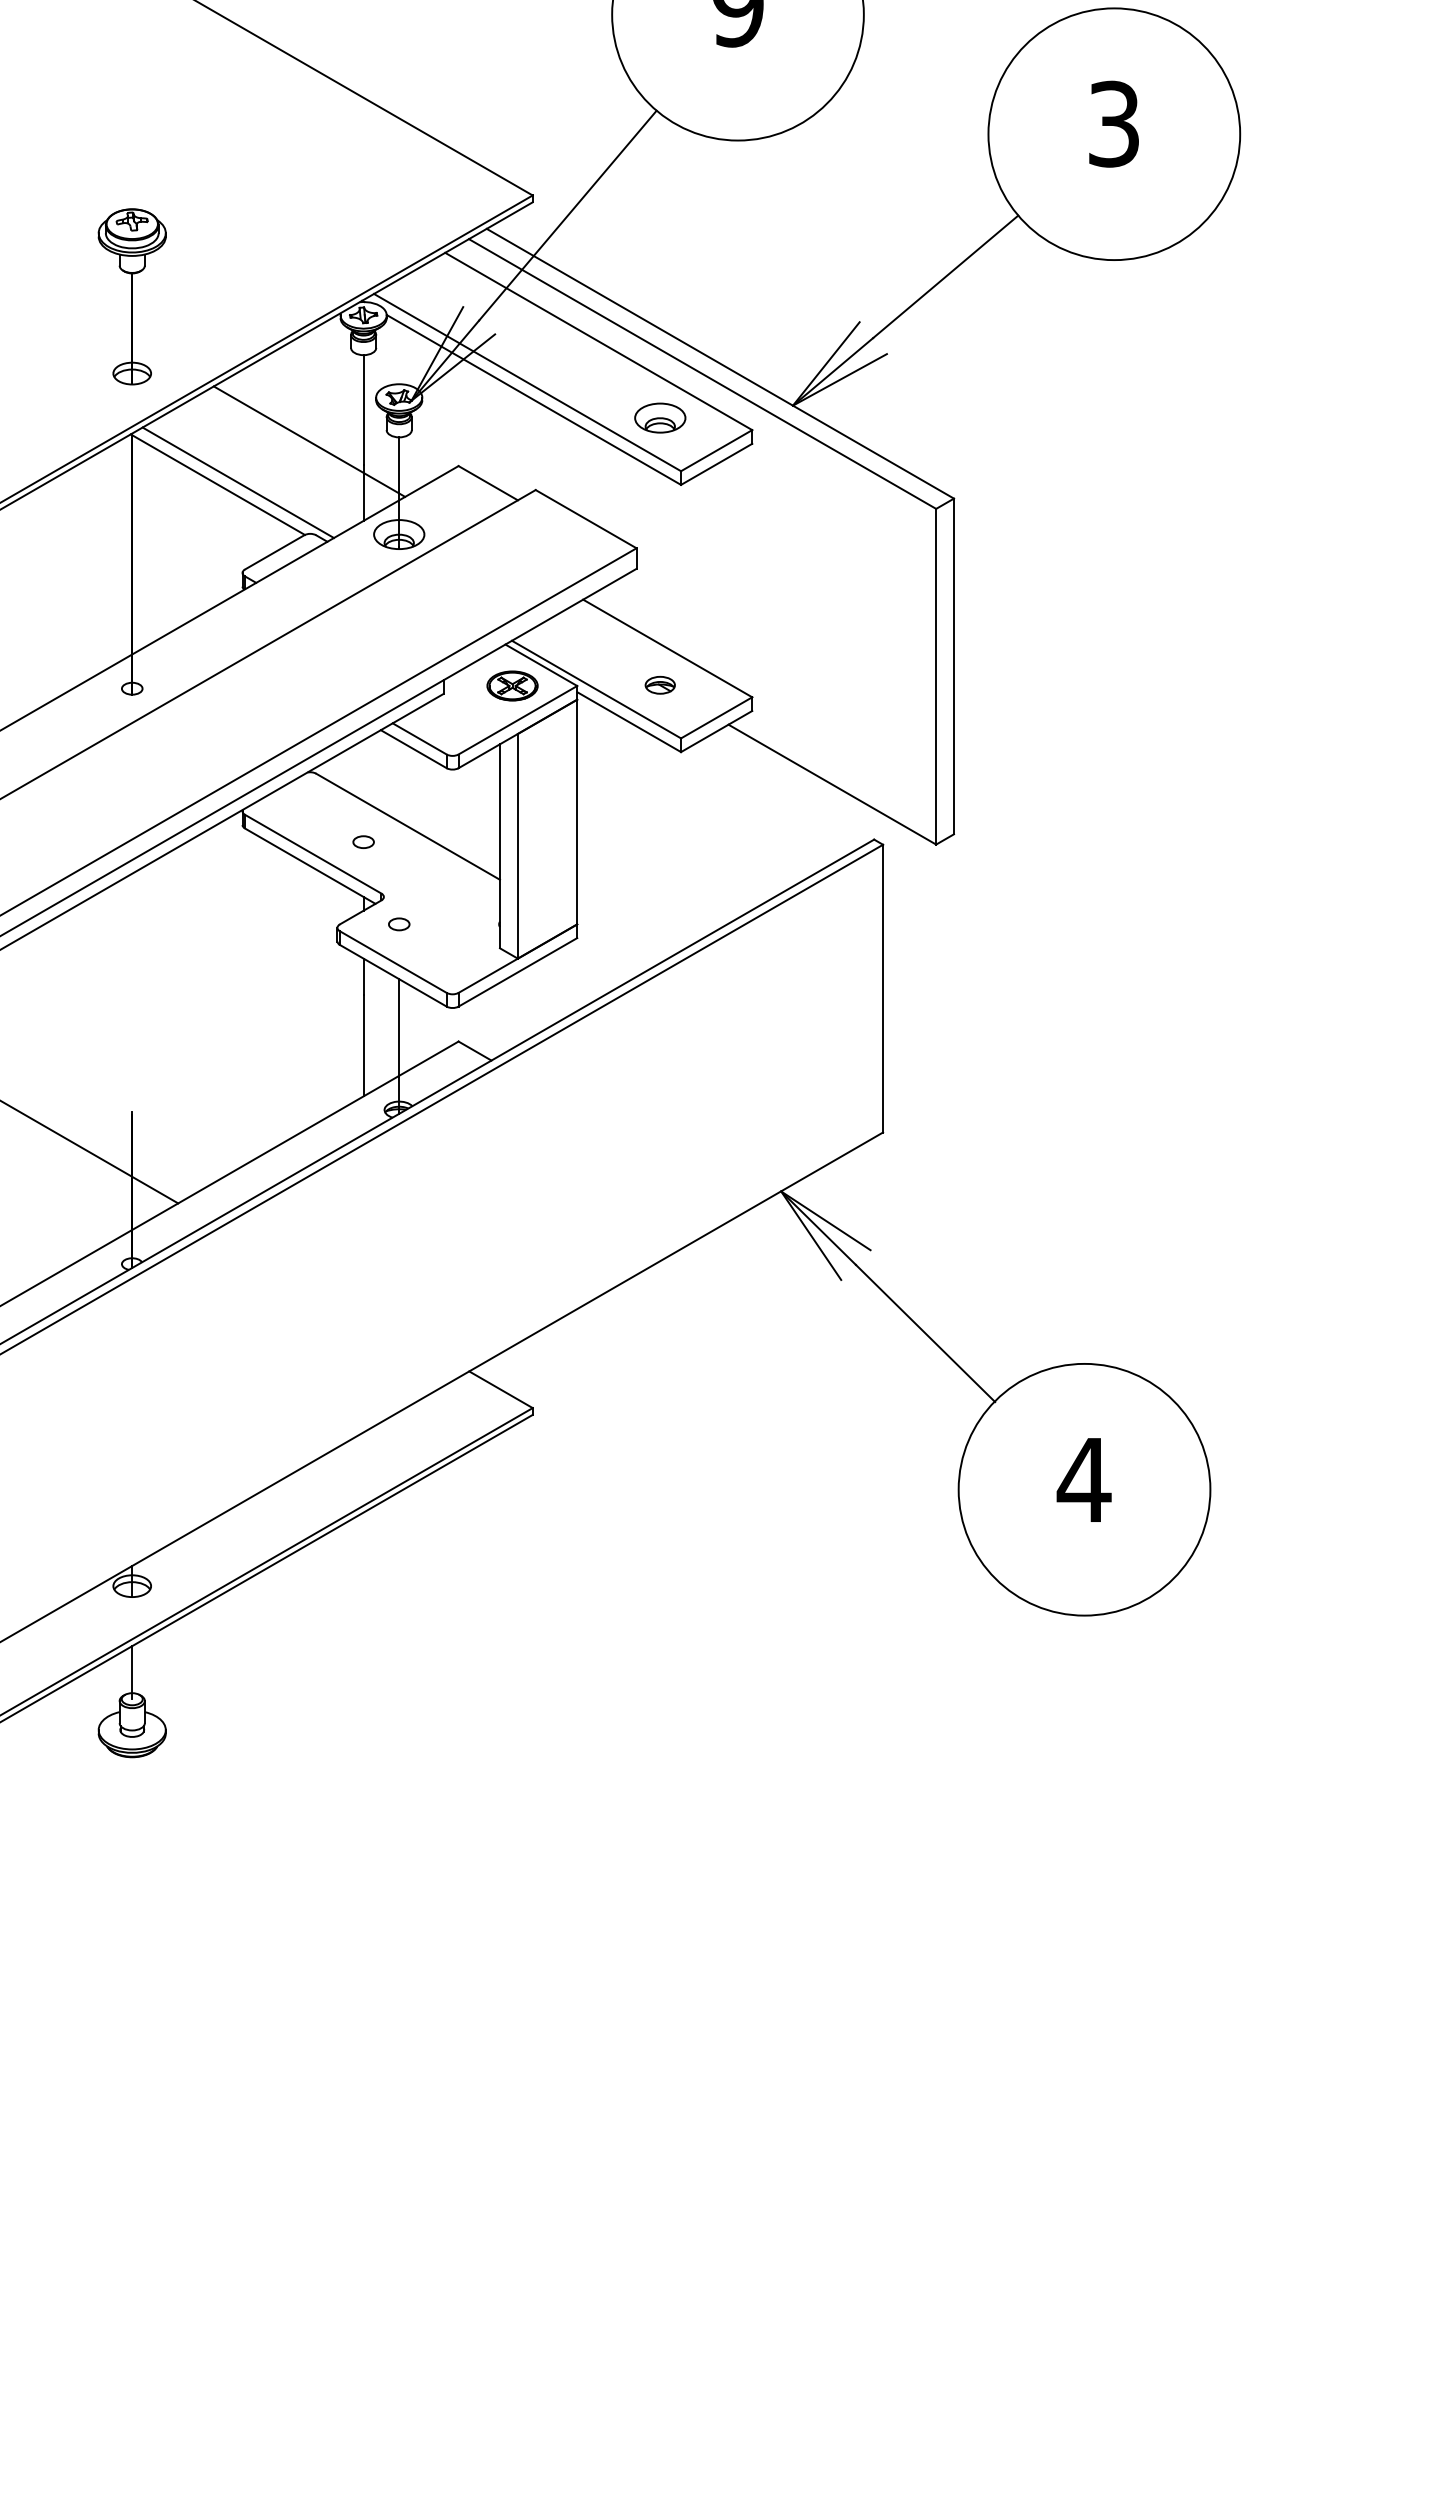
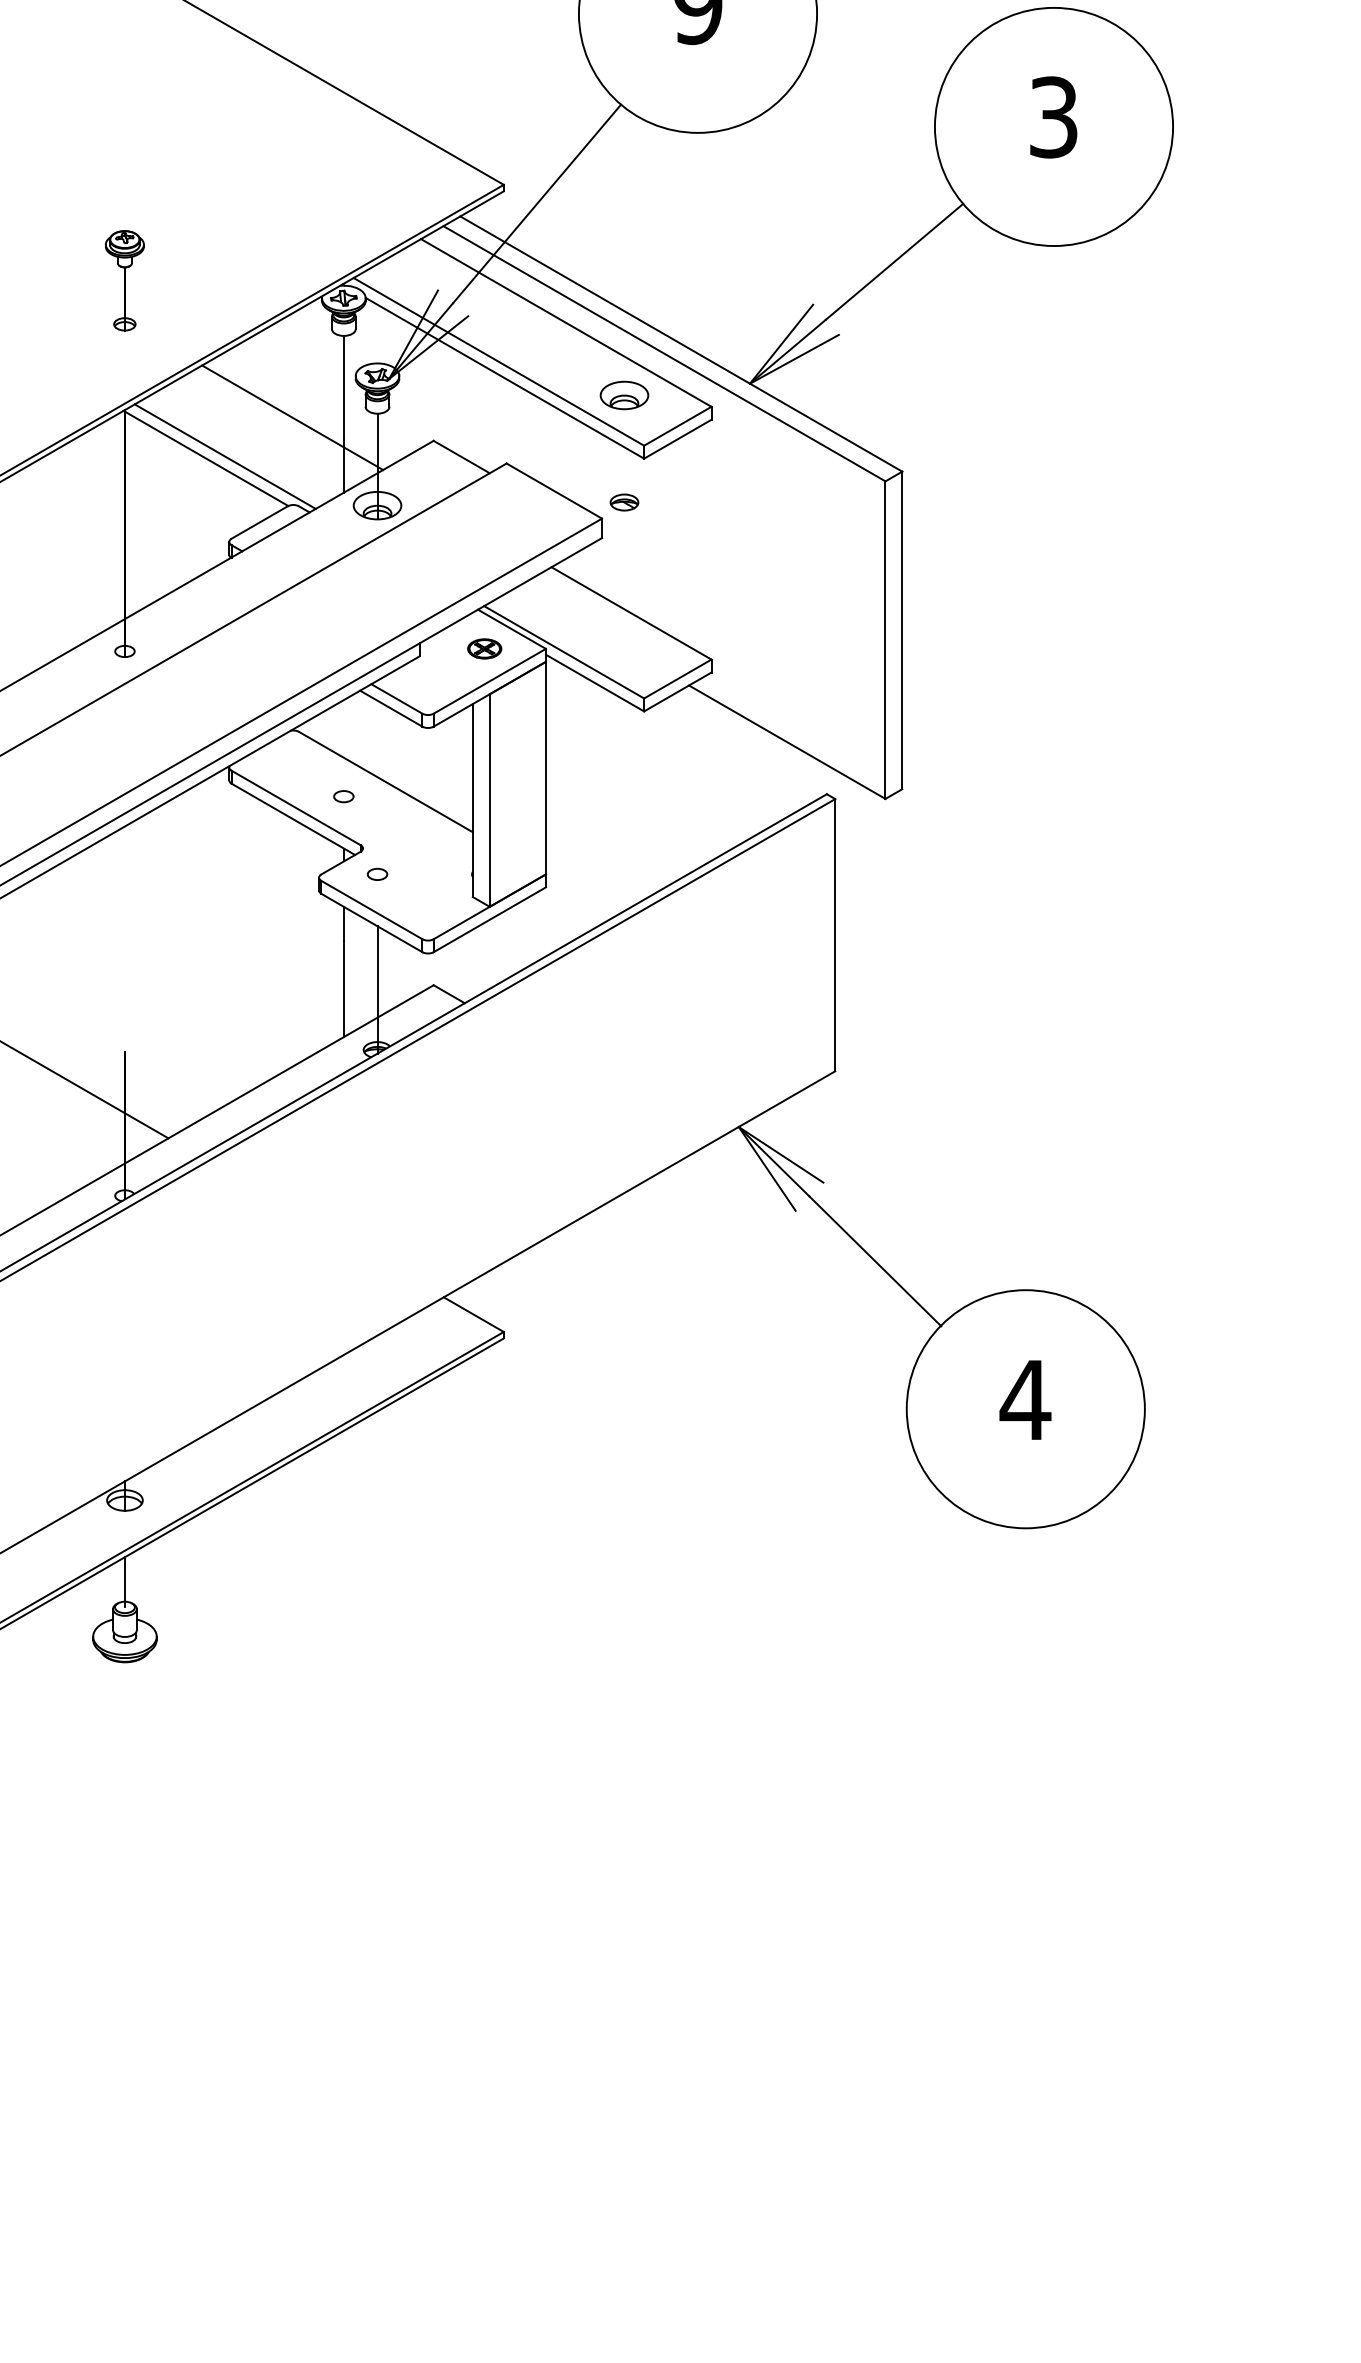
part: (131, 296) -> (124, 280), size x0.6
part: (512, 685) -> (484, 648), size x0.7
part: (659, 685) -> (623, 502), moved

